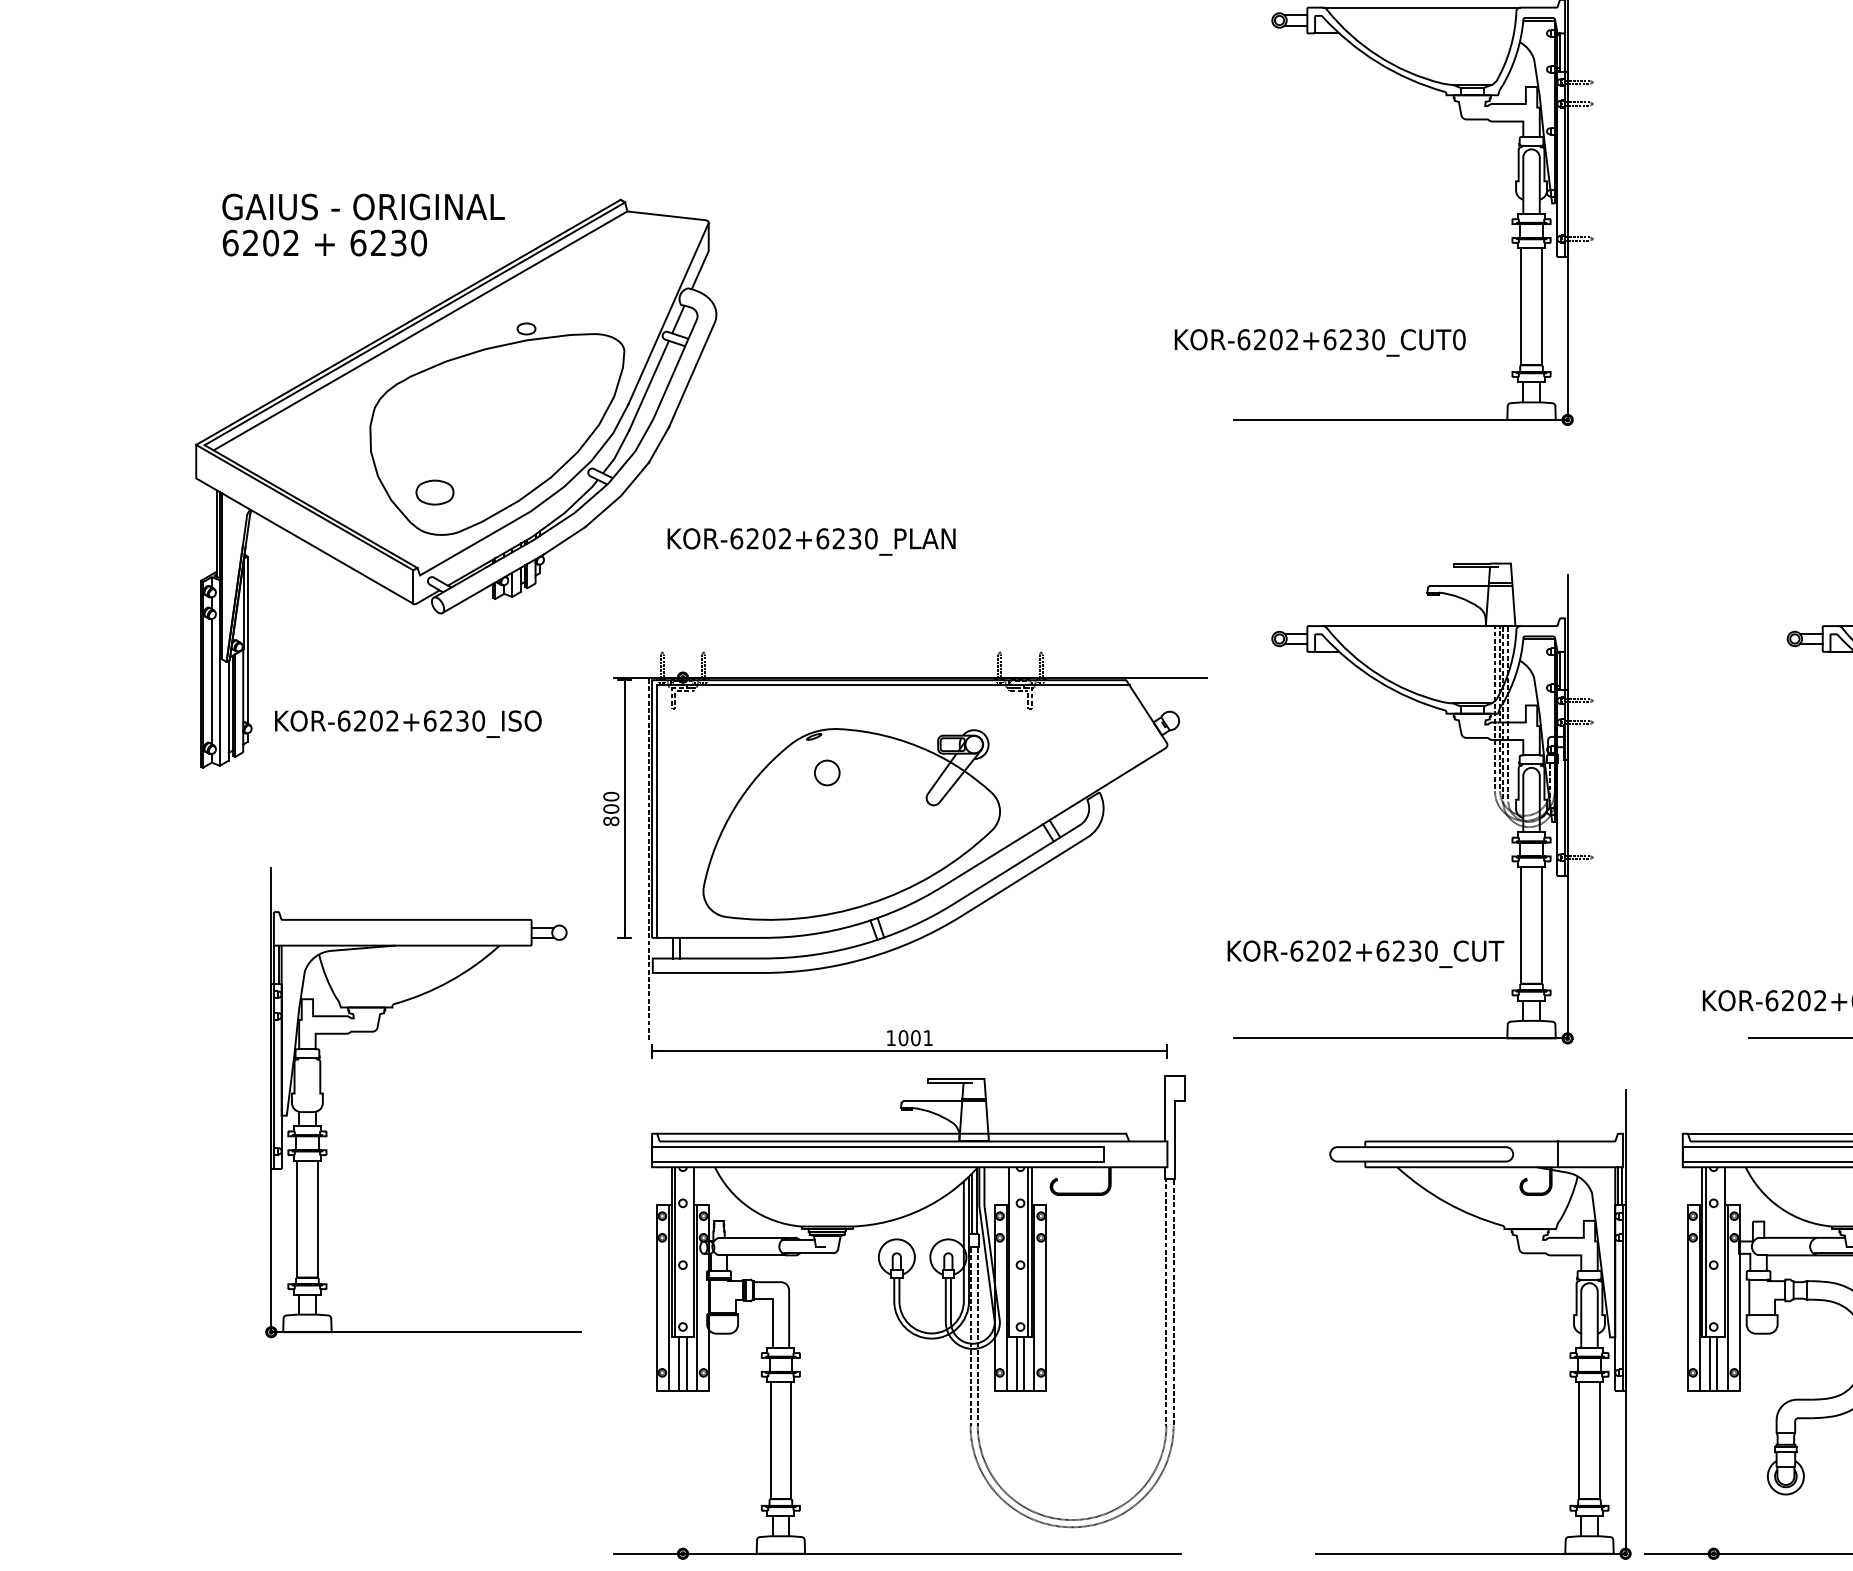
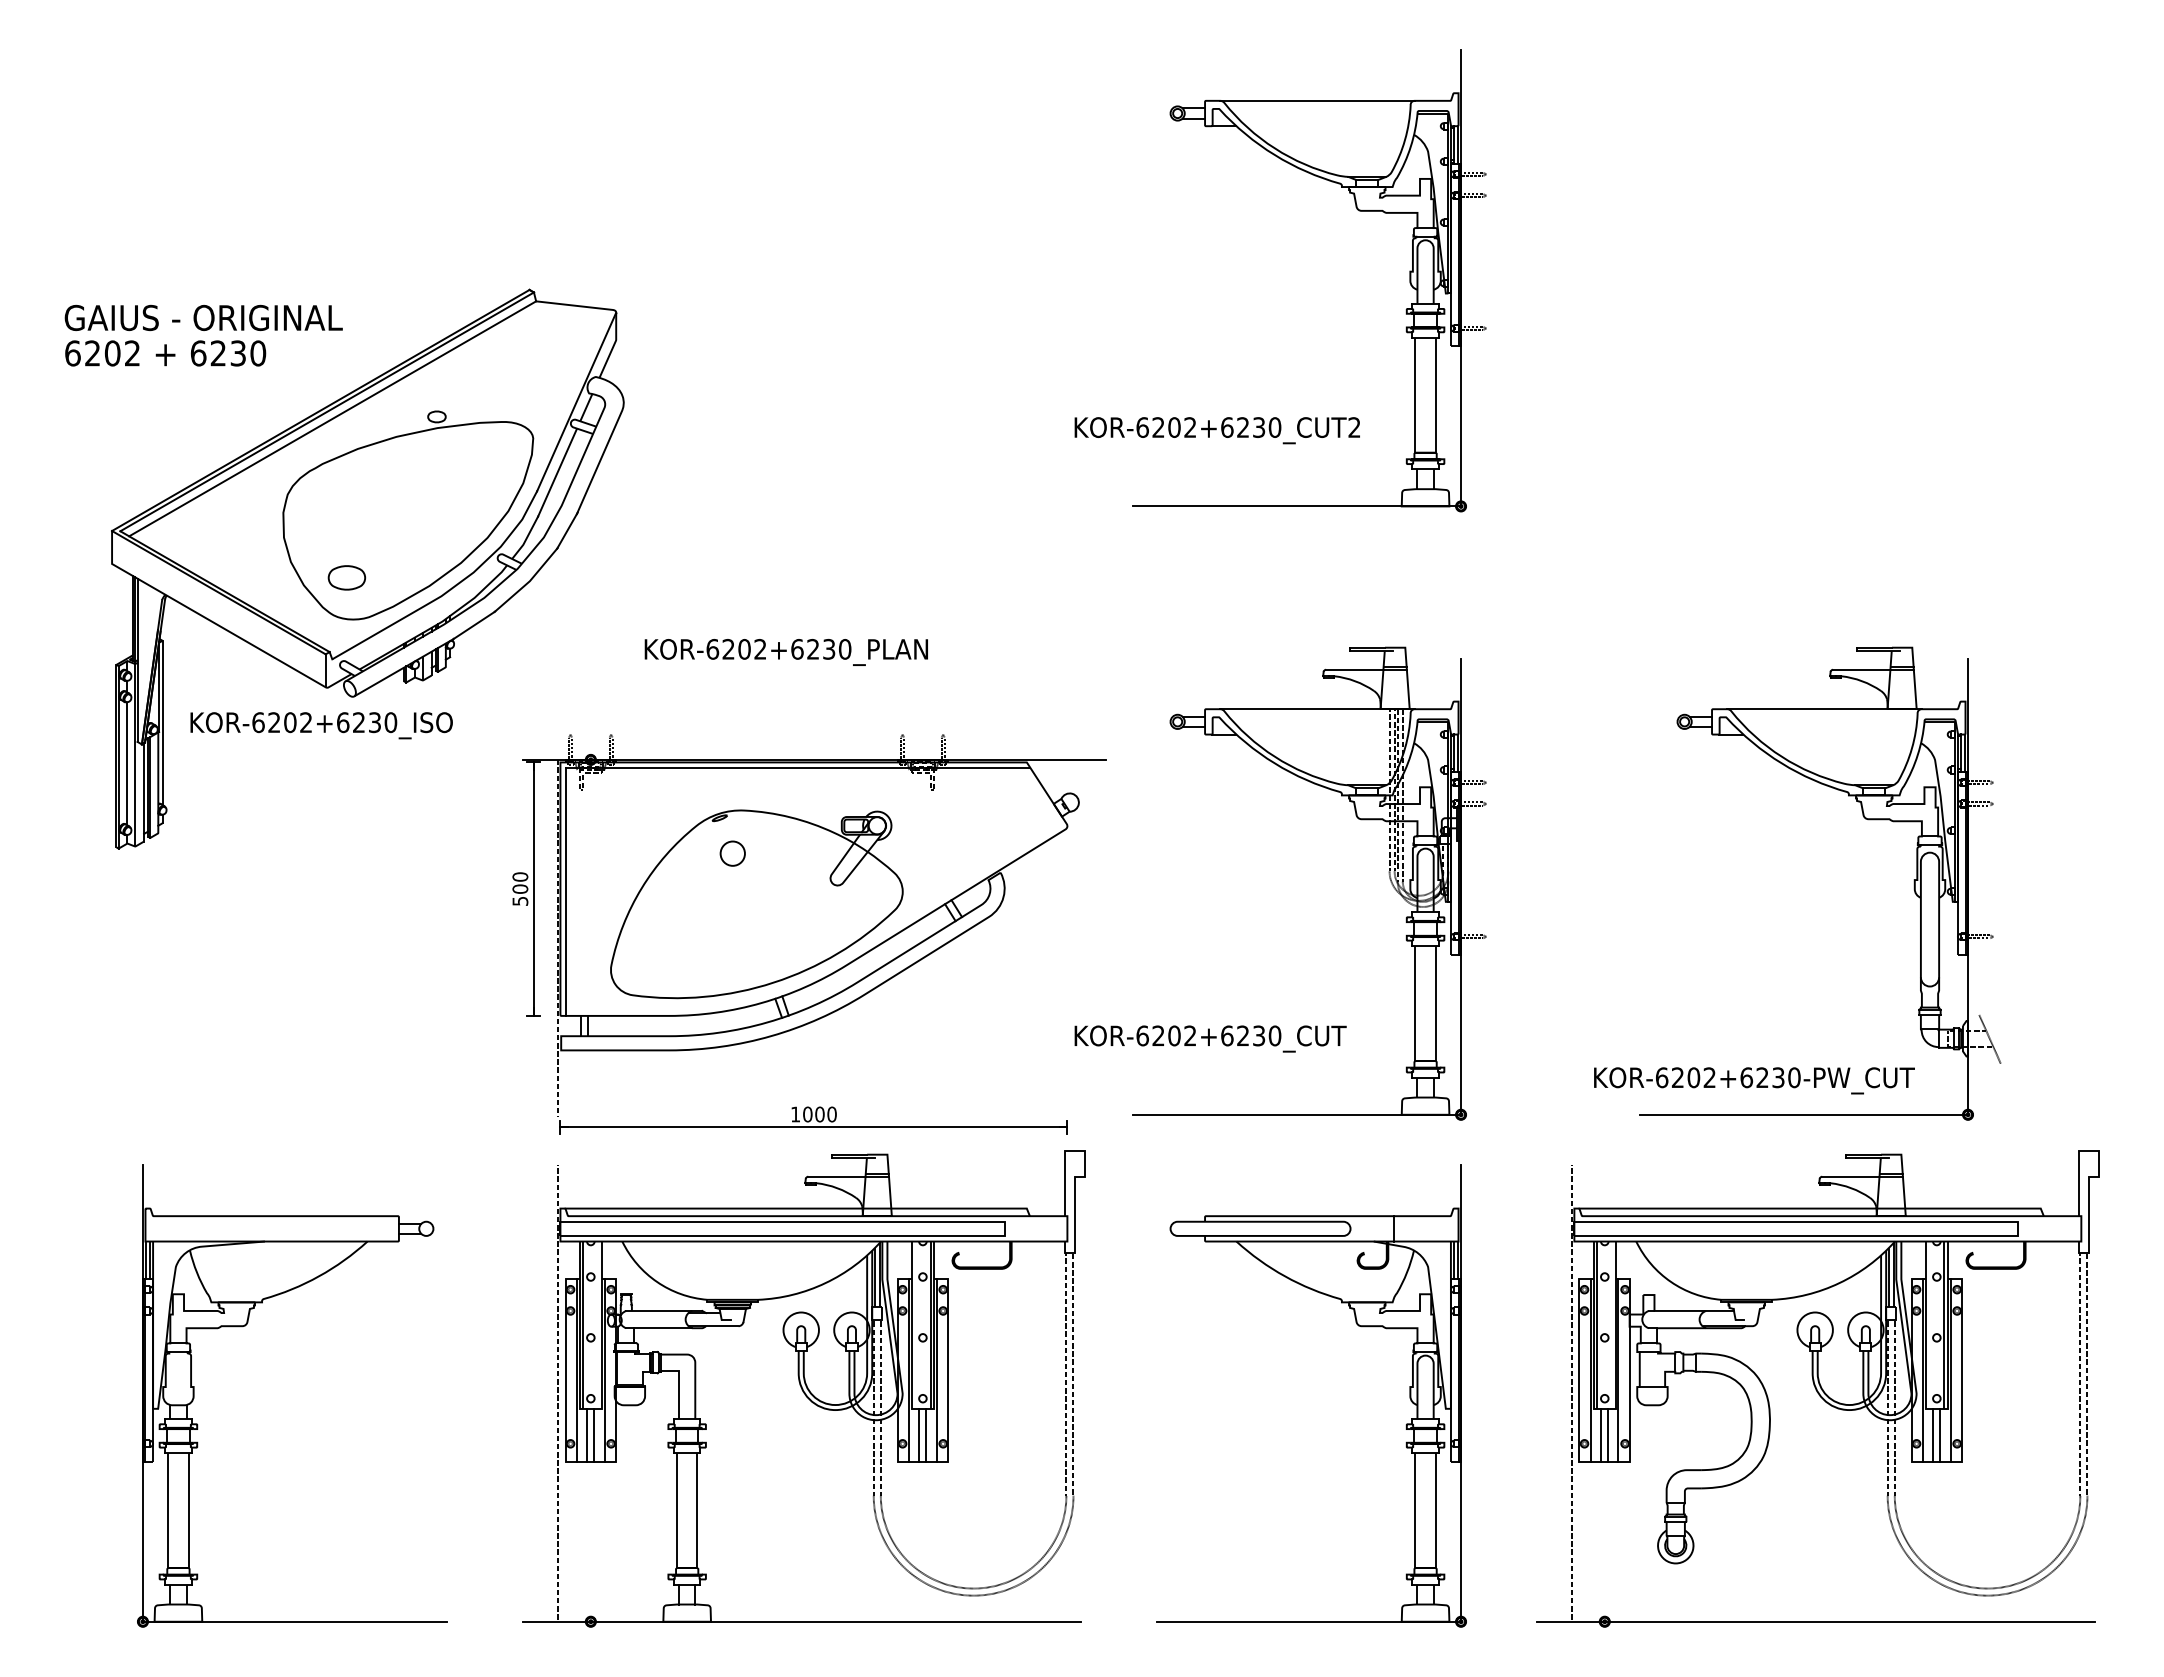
text: (363, 224) -> (203, 335), moved
text: (1459, 339) -> (1354, 427), KOR-6202+6230_CUT0 -> KOR-6202+6230_CUT2
text: (810, 542) -> (785, 652), moved
text: (408, 723) -> (321, 725), moved
text: (611, 820) -> (520, 900), 800 -> 500
text: (1365, 953) -> (1210, 1038), moved
part: (375, 1032) -> (245, 1326), moved
text: (927, 1038) -> (831, 1114), 1001 -> 1000
part: (1521, 1253) -> (1358, 1326), moved
line: (649, 1321) -> (557, 1393), added
line: (1679, 1321) -> (1571, 1393), added

